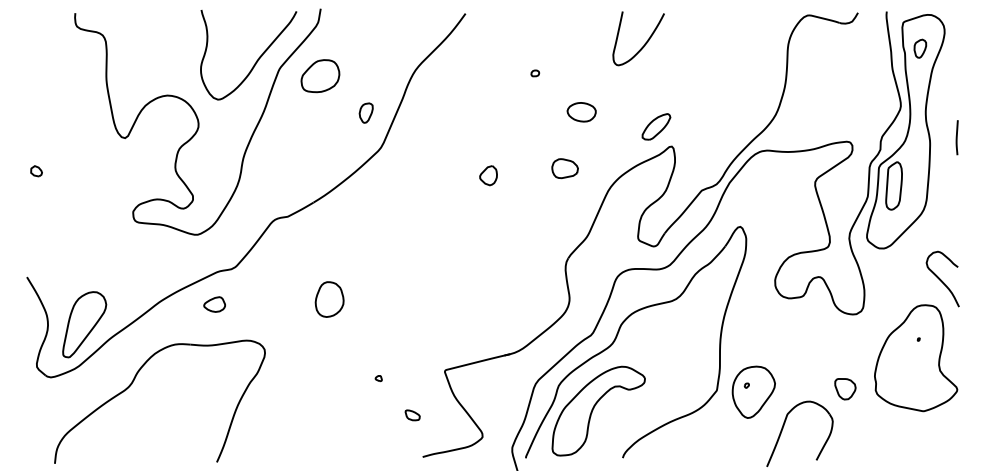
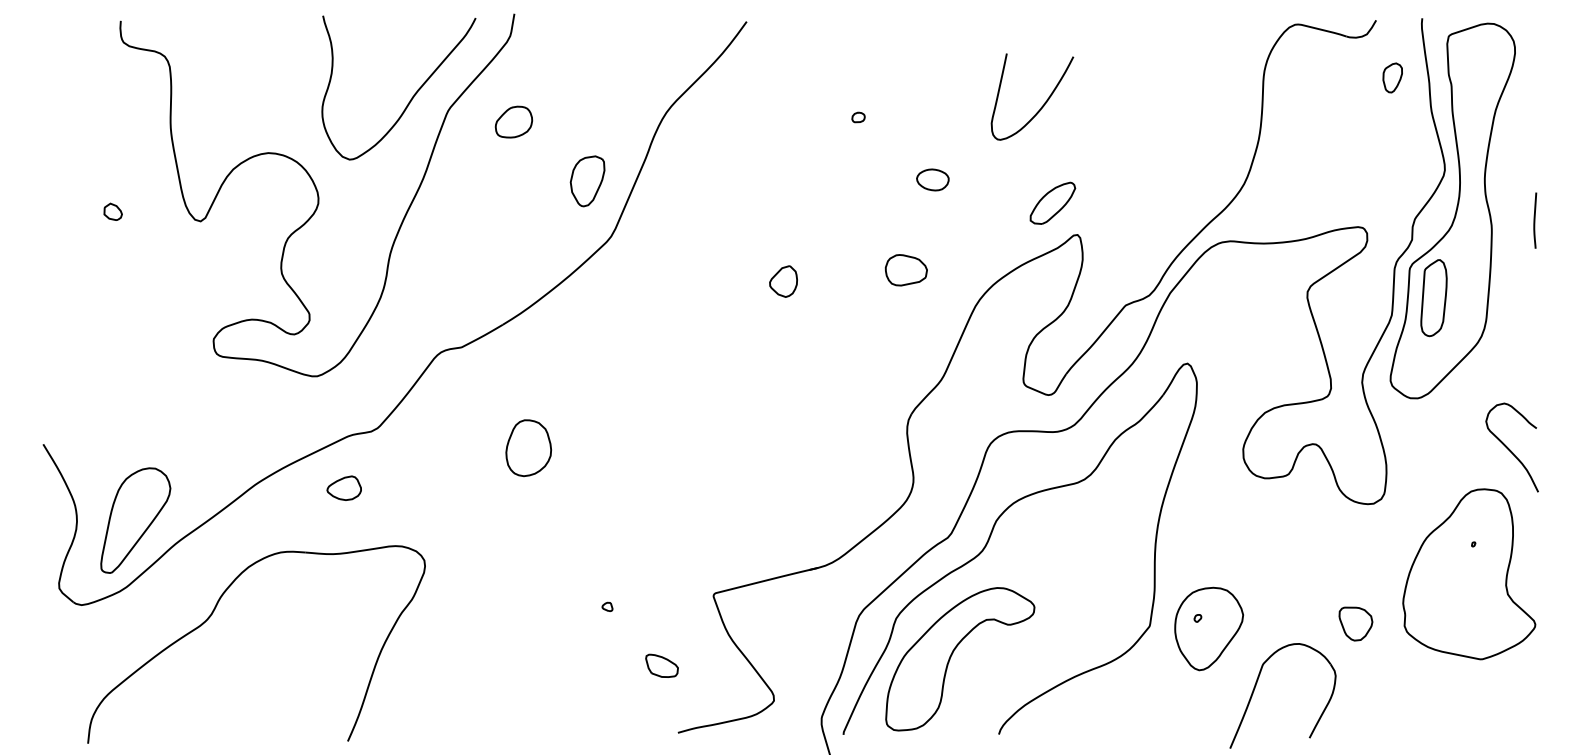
curve: (644, 43) -> (1041, 104), moved
part: (920, 48) -> (1392, 77), moved
part: (320, 76) -> (514, 122), size x0.6
part: (365, 112) -> (586, 180), size x1.6
part: (581, 112) -> (932, 180), size x0.7
part: (36, 171) -> (113, 212), moved
part: (329, 299) -> (528, 448), moved
part: (412, 415) -> (661, 666), size x1.4

